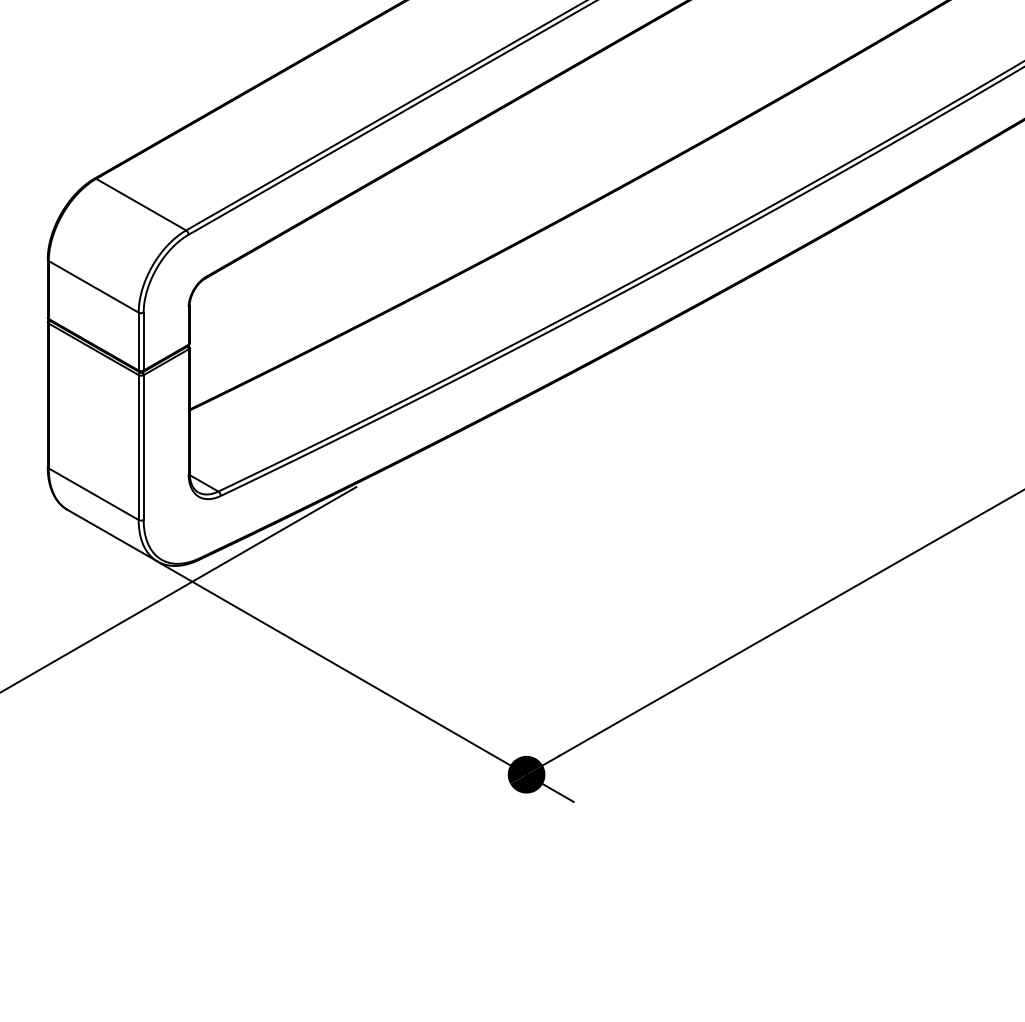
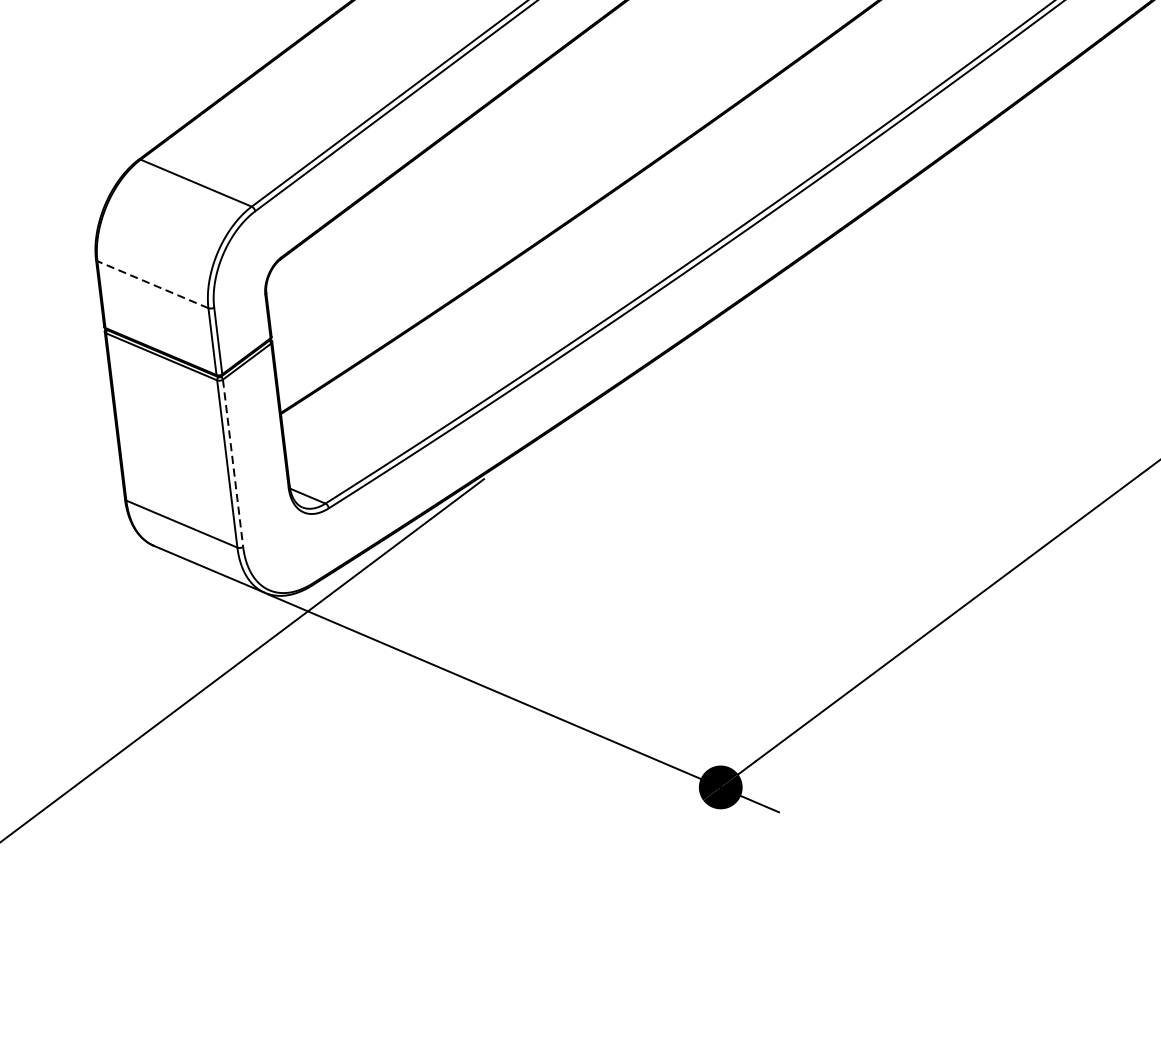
line: (93, 286) -> (152, 284), solid -> dashed
line: (143, 448) -> (232, 464), solid -> dashed

